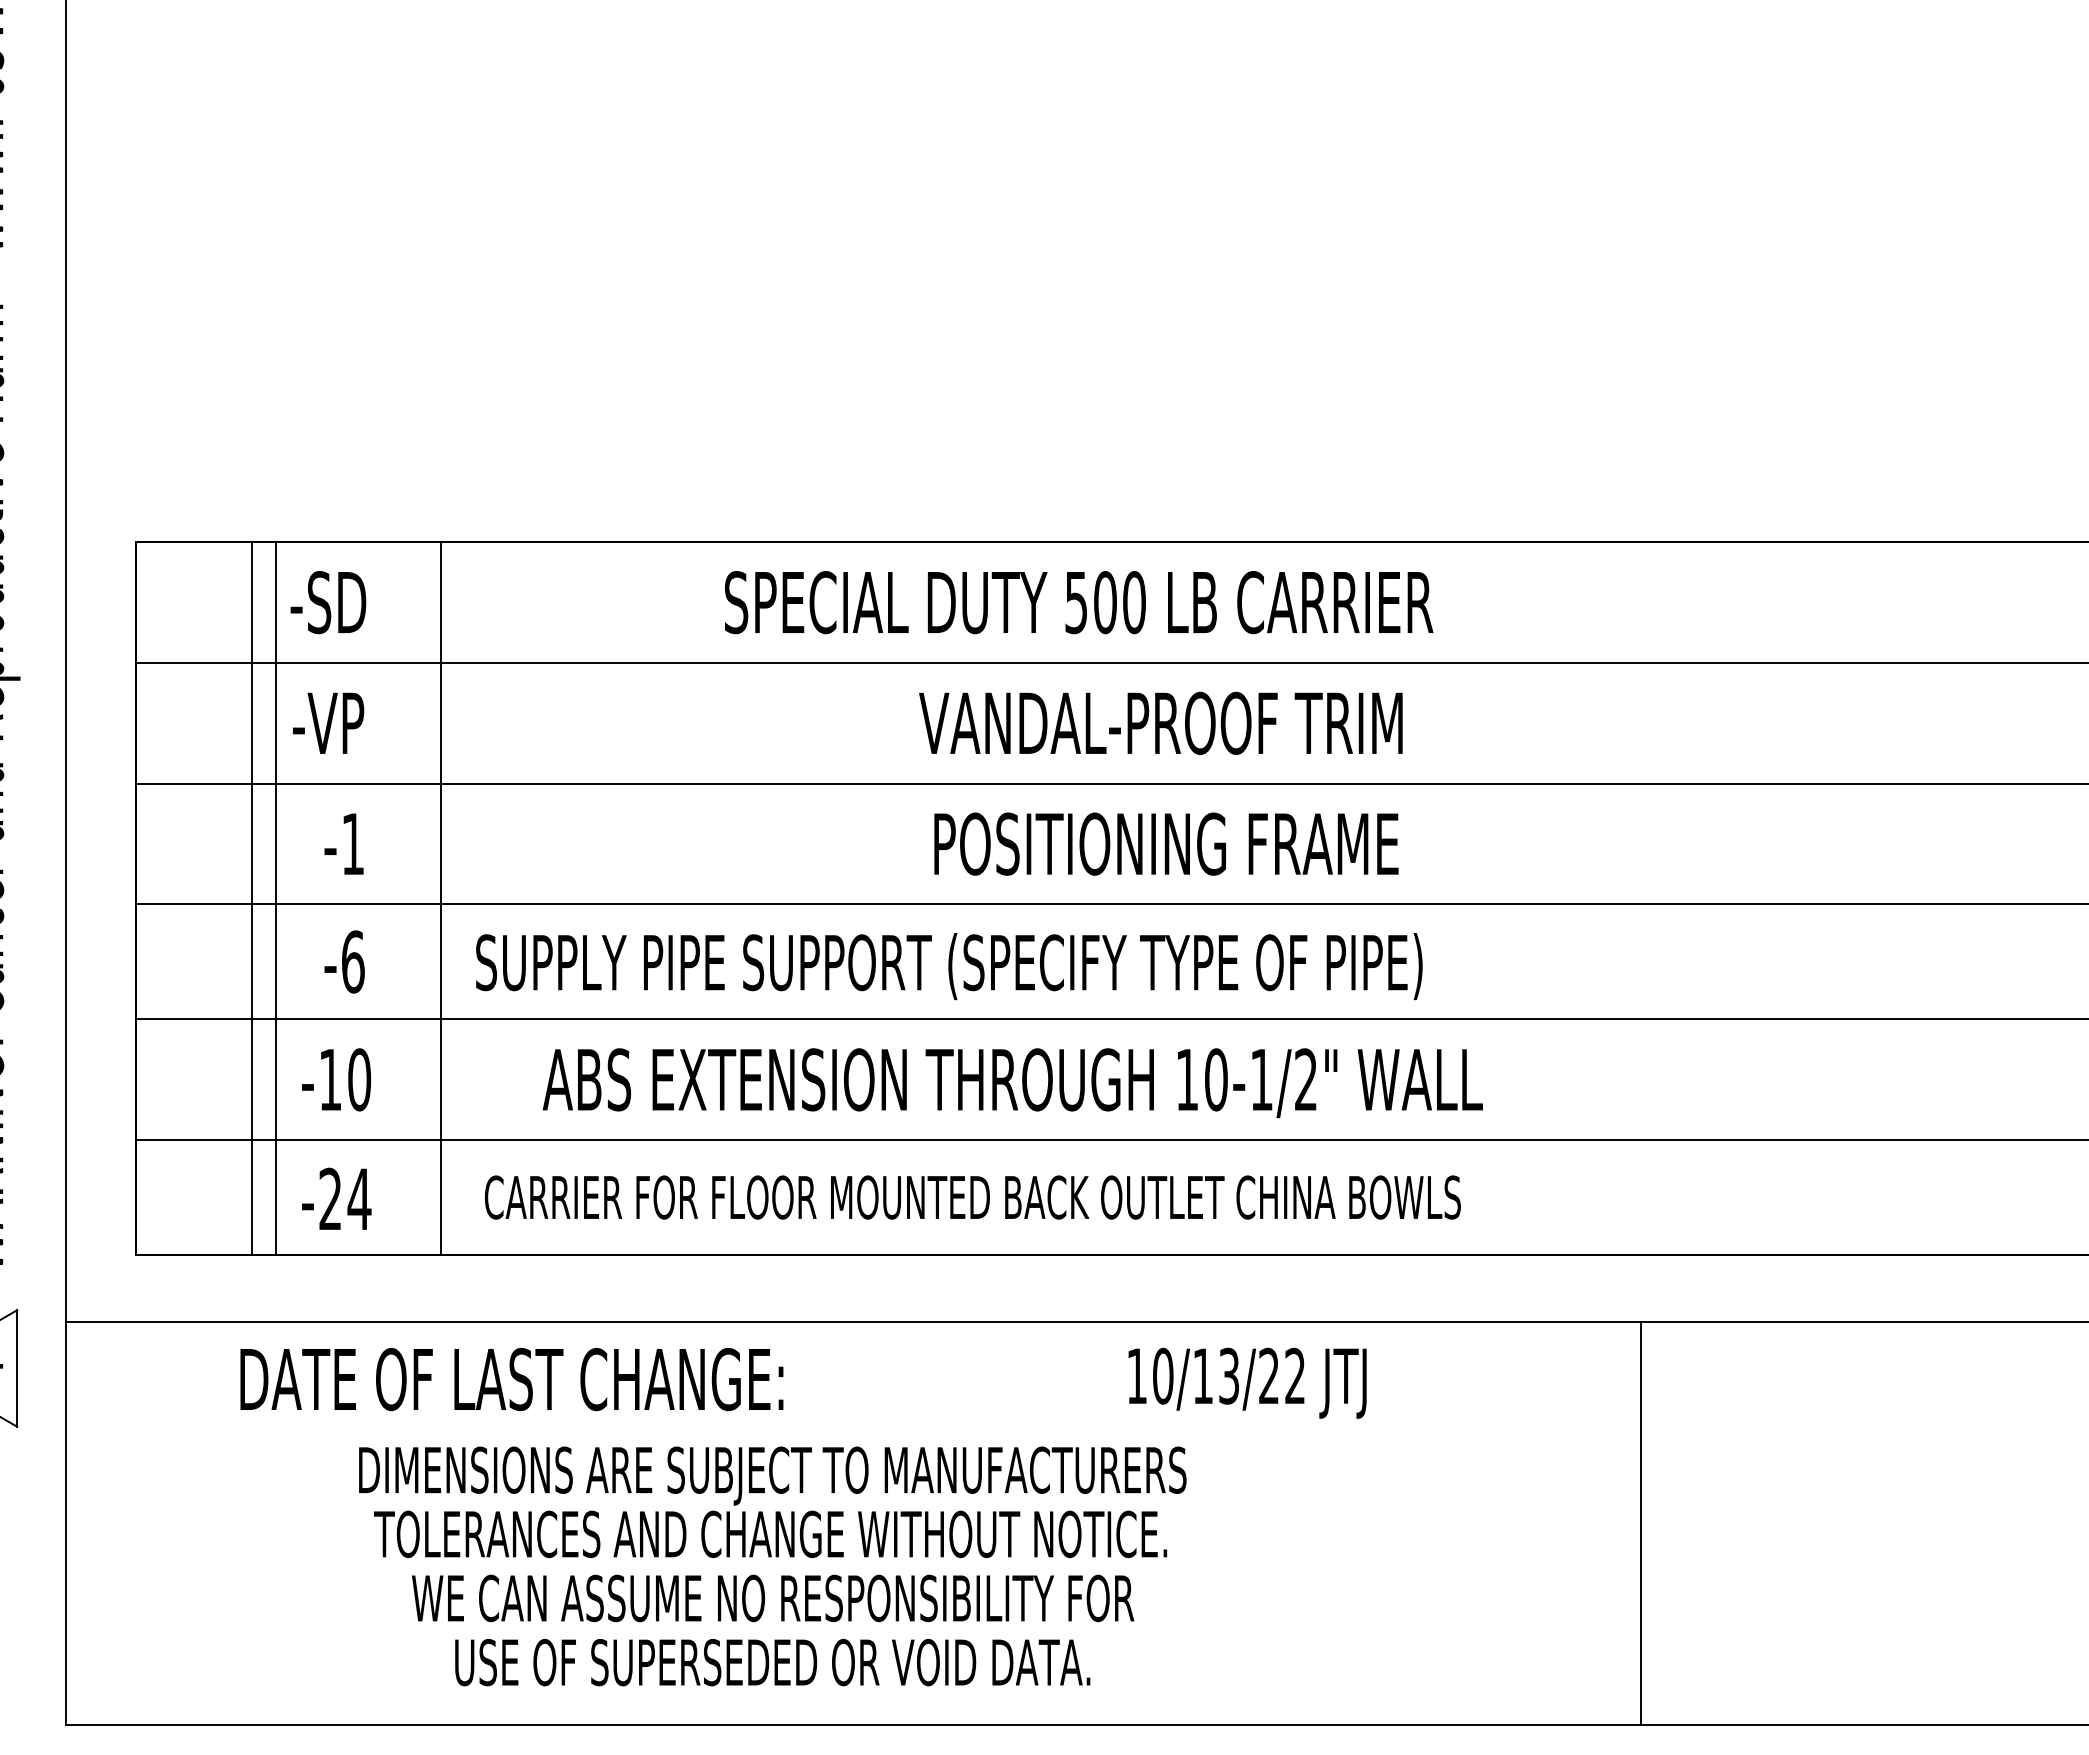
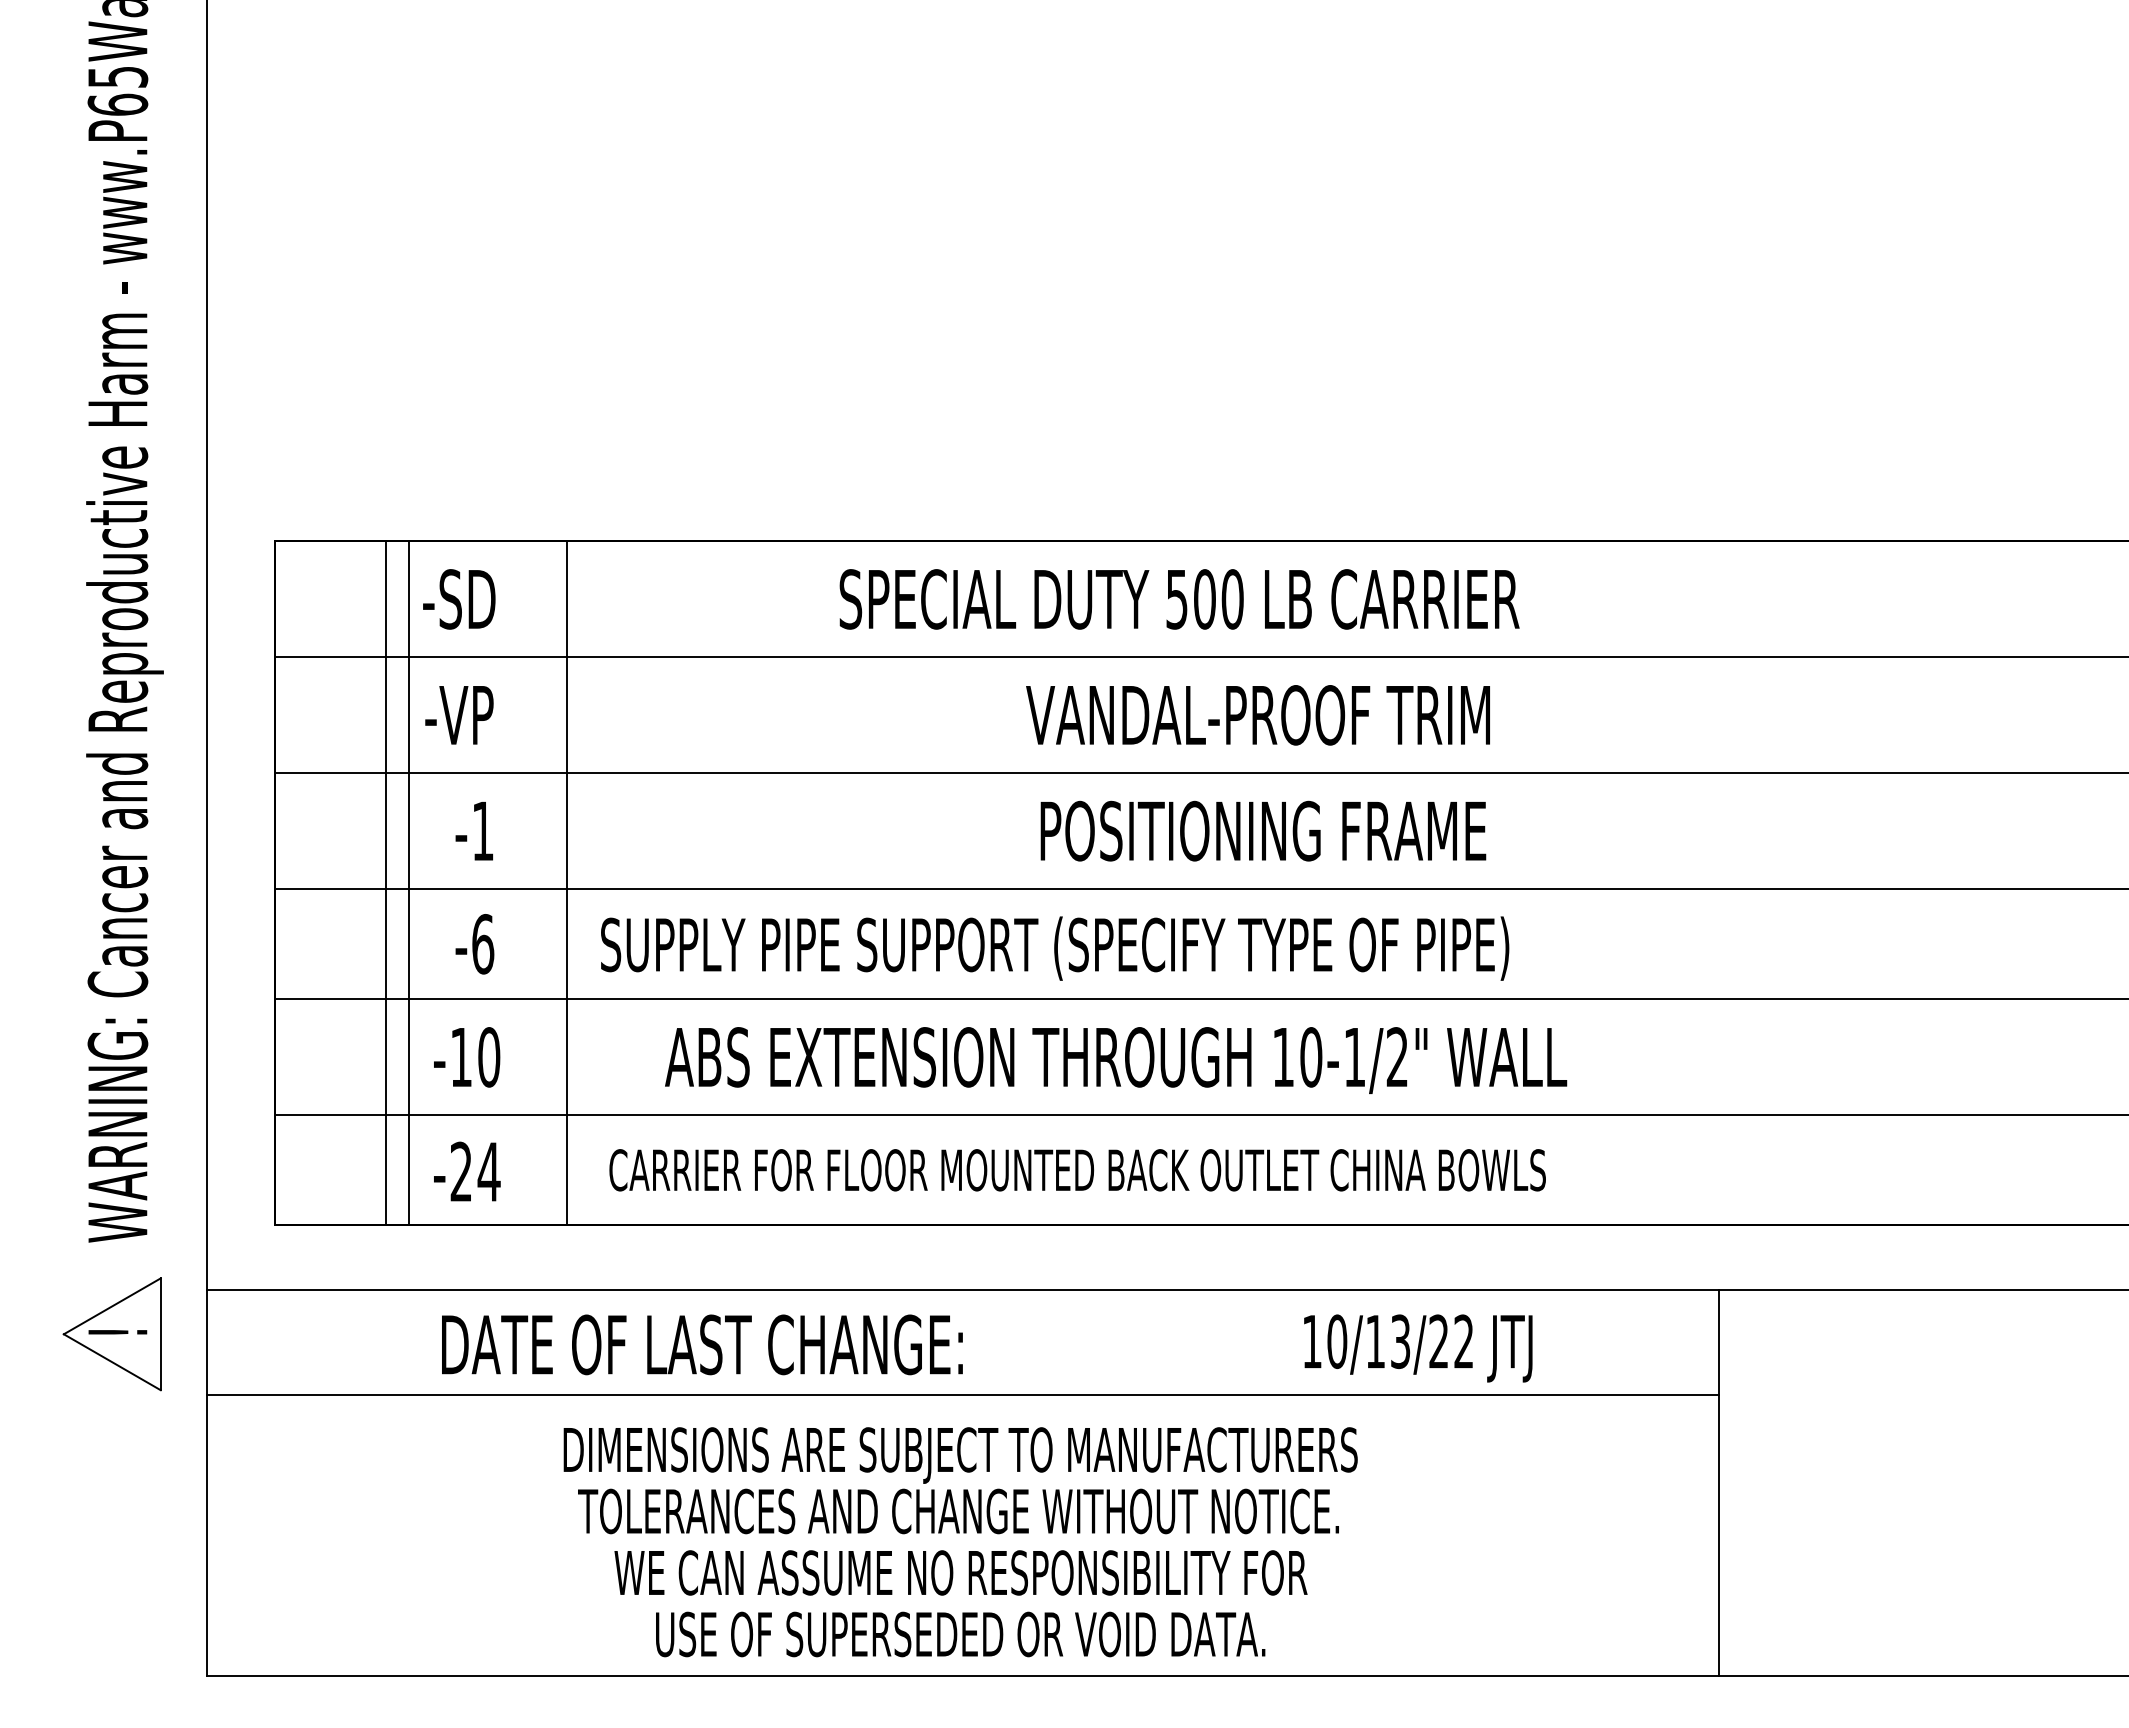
text: (512, 1379) -> (702, 1344), moved
text: (1247, 1383) -> (1418, 1348), moved
line: (852, 1432) -> (962, 1395), added
text: (772, 1566) -> (960, 1542), moved

